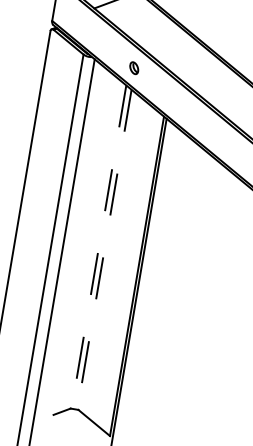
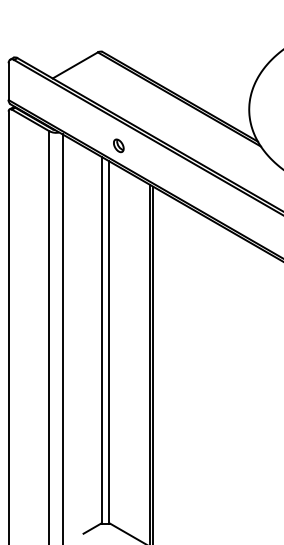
part: (134, 67) -> (118, 145), moved
line: (99, 247) -> (102, 340), dashed -> solid
line: (104, 249) -> (108, 342), dashed -> solid

